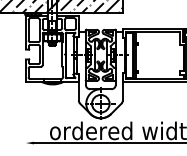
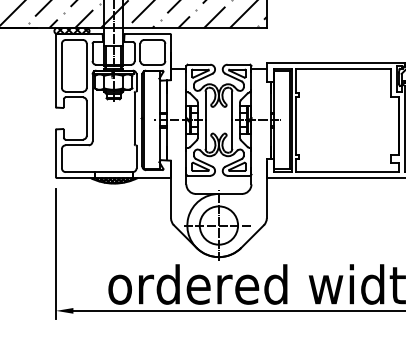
line: (25, 116) -> (55, 253), added

